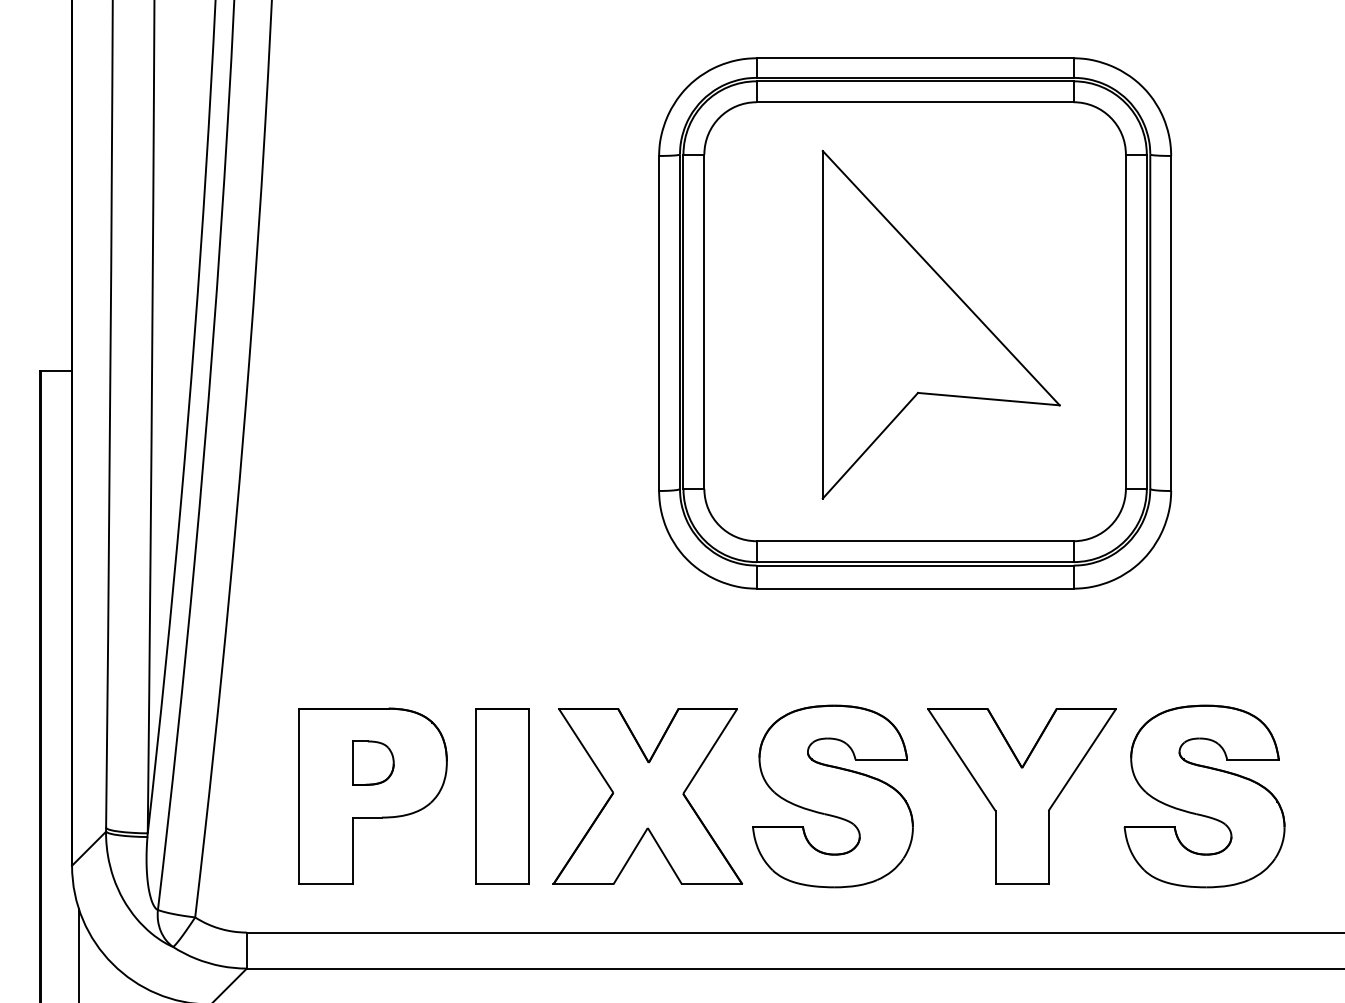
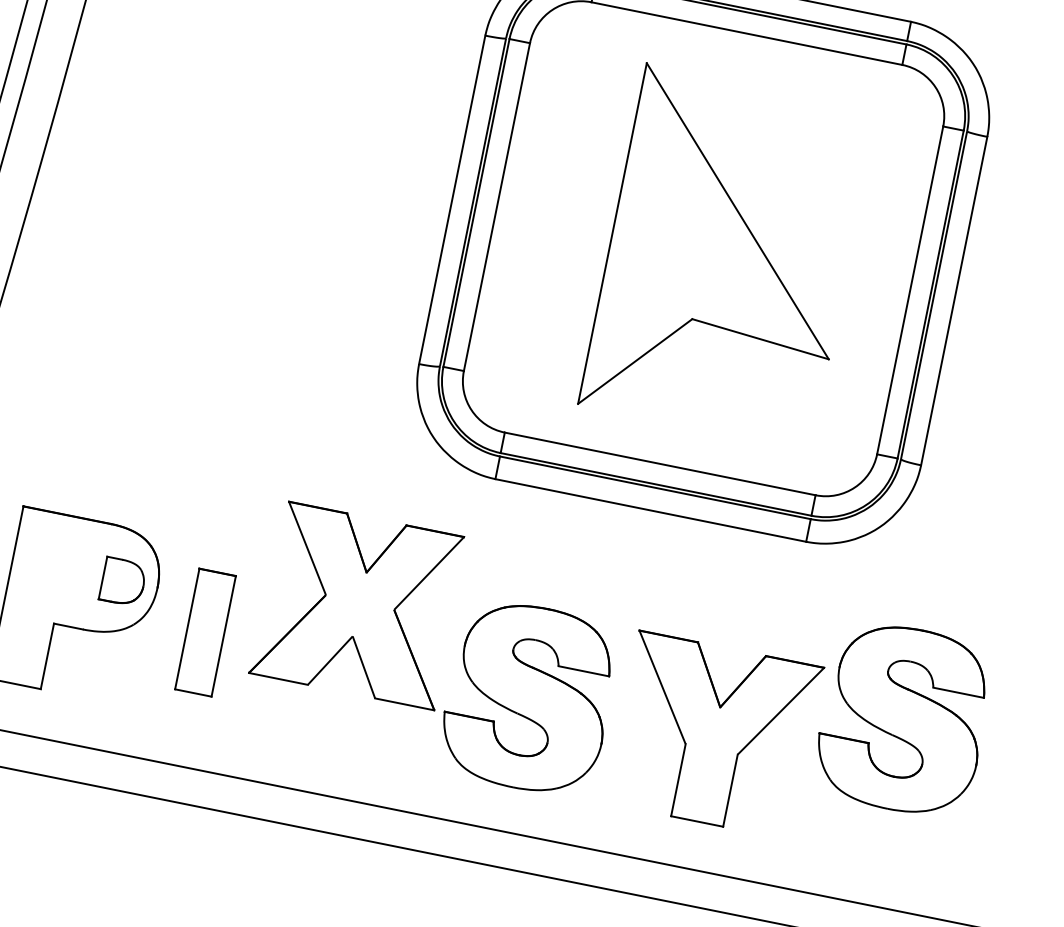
part: (373, 762) -> (123, 581), moved
part: (502, 796) -> (205, 632), size x0.7
part: (647, 796) -> (358, 605), moved
part: (1204, 796) -> (903, 719), moved

